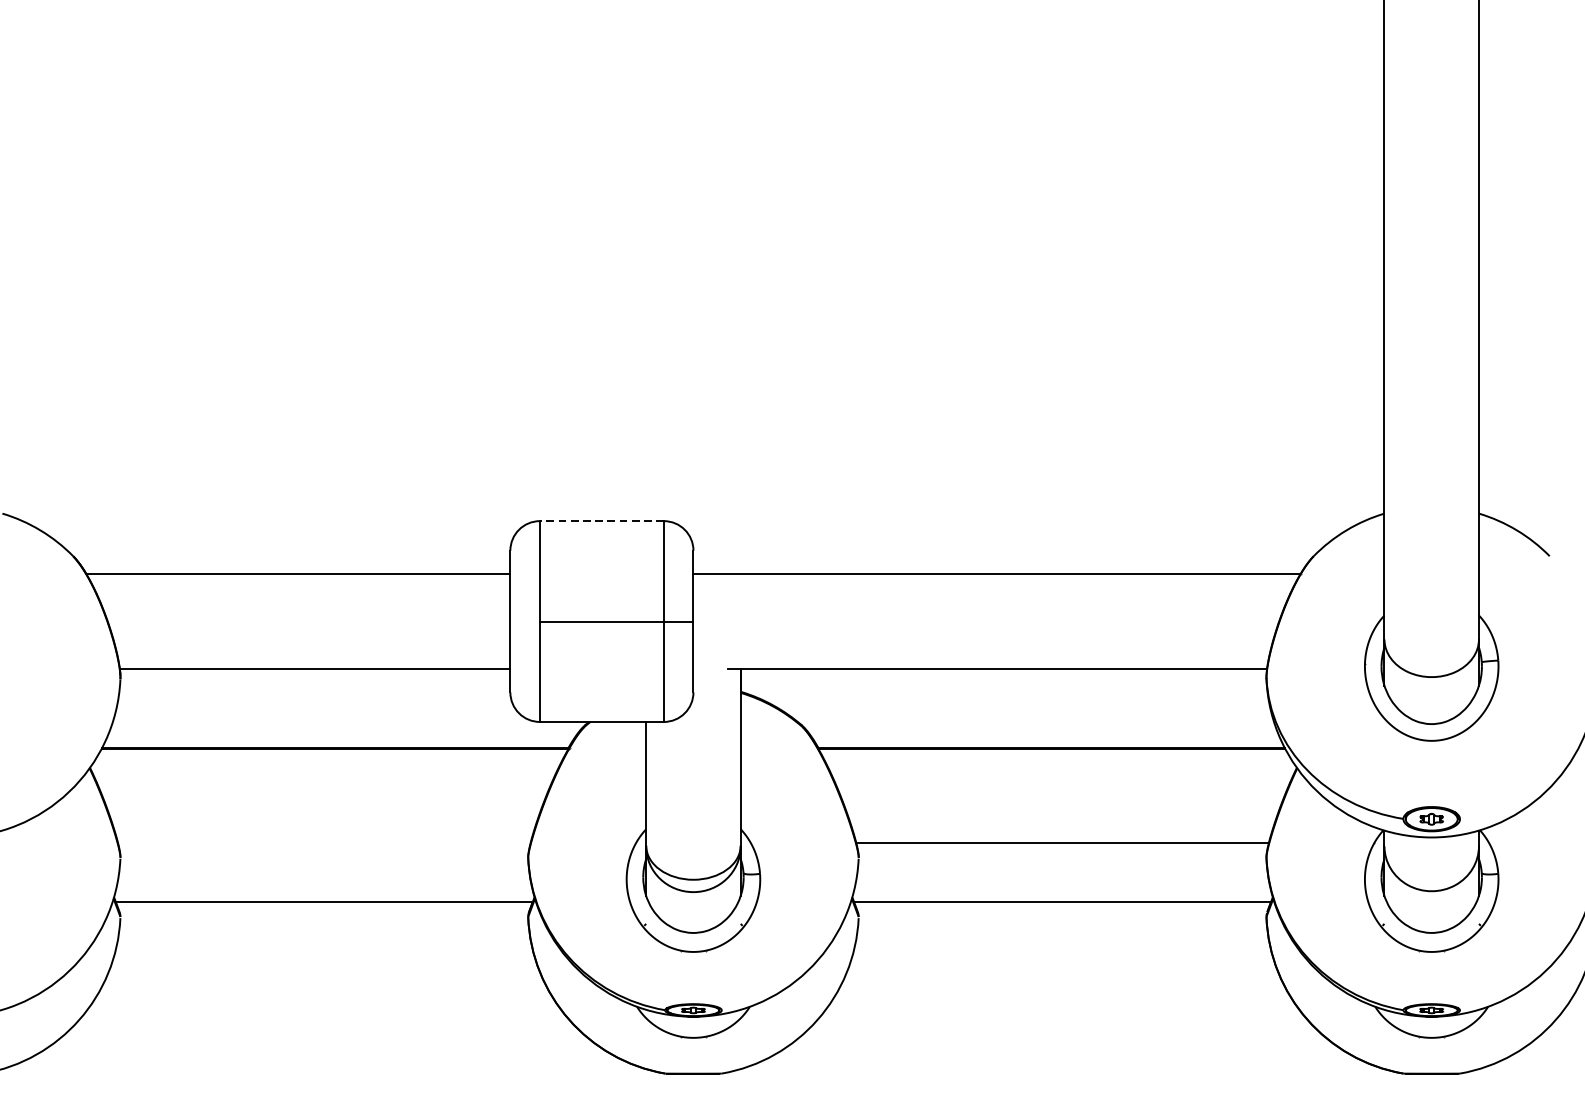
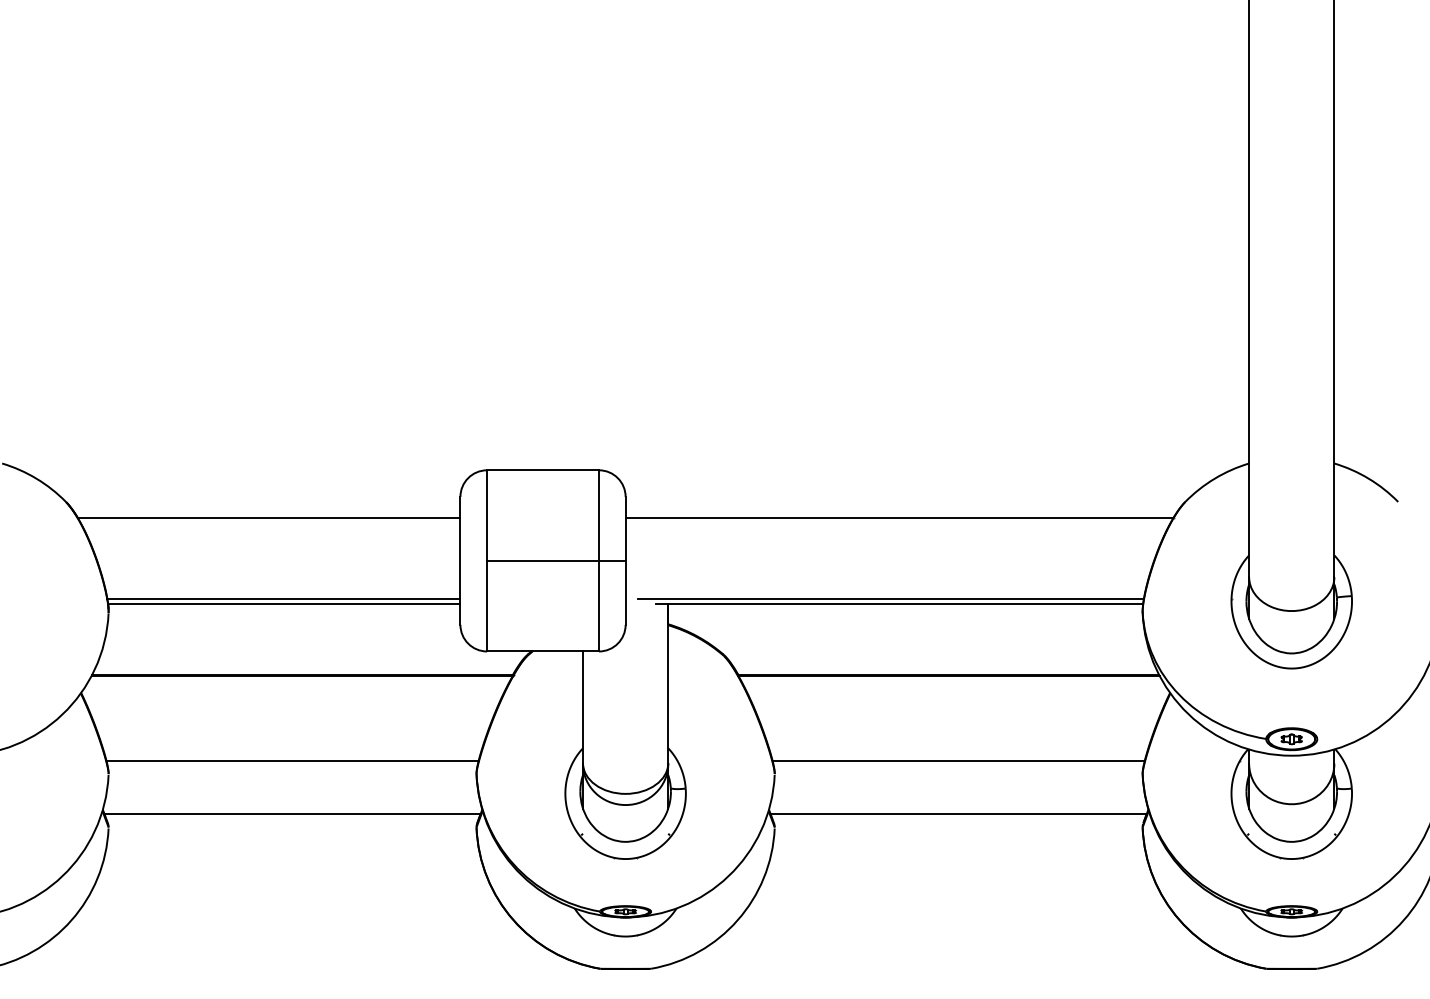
line: (602, 521) -> (543, 470), dashed -> solid
line: (314, 664) -> (283, 599), added
line: (987, 664) -> (890, 599), added
line: (324, 843) -> (292, 761), added

